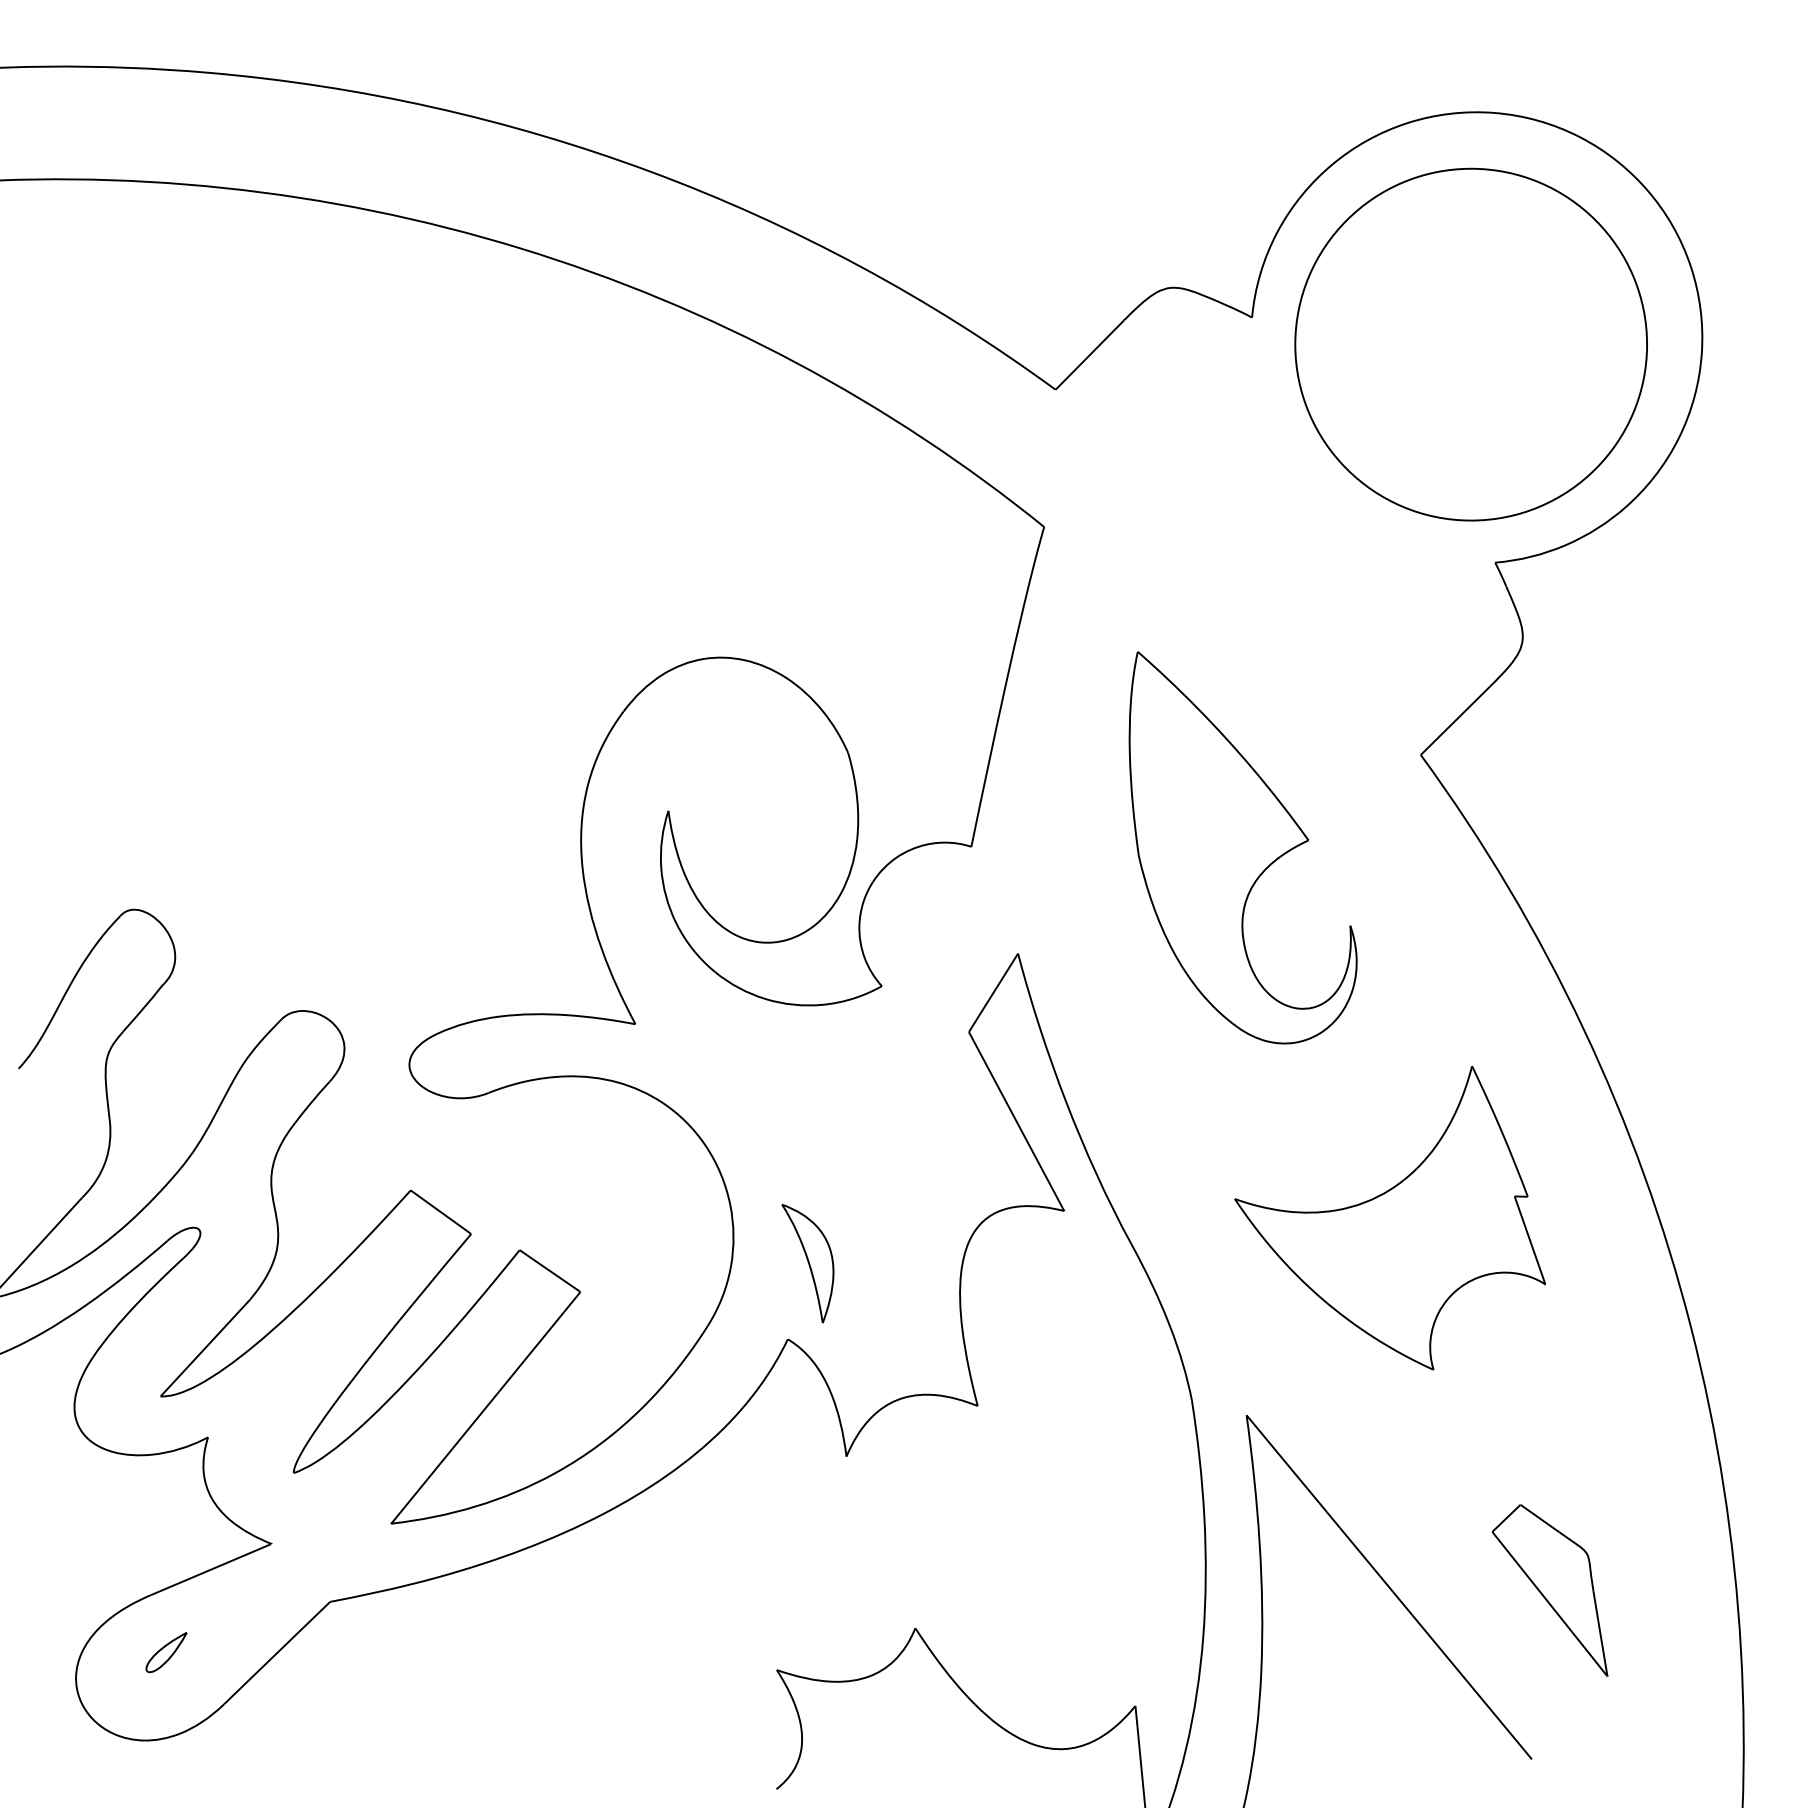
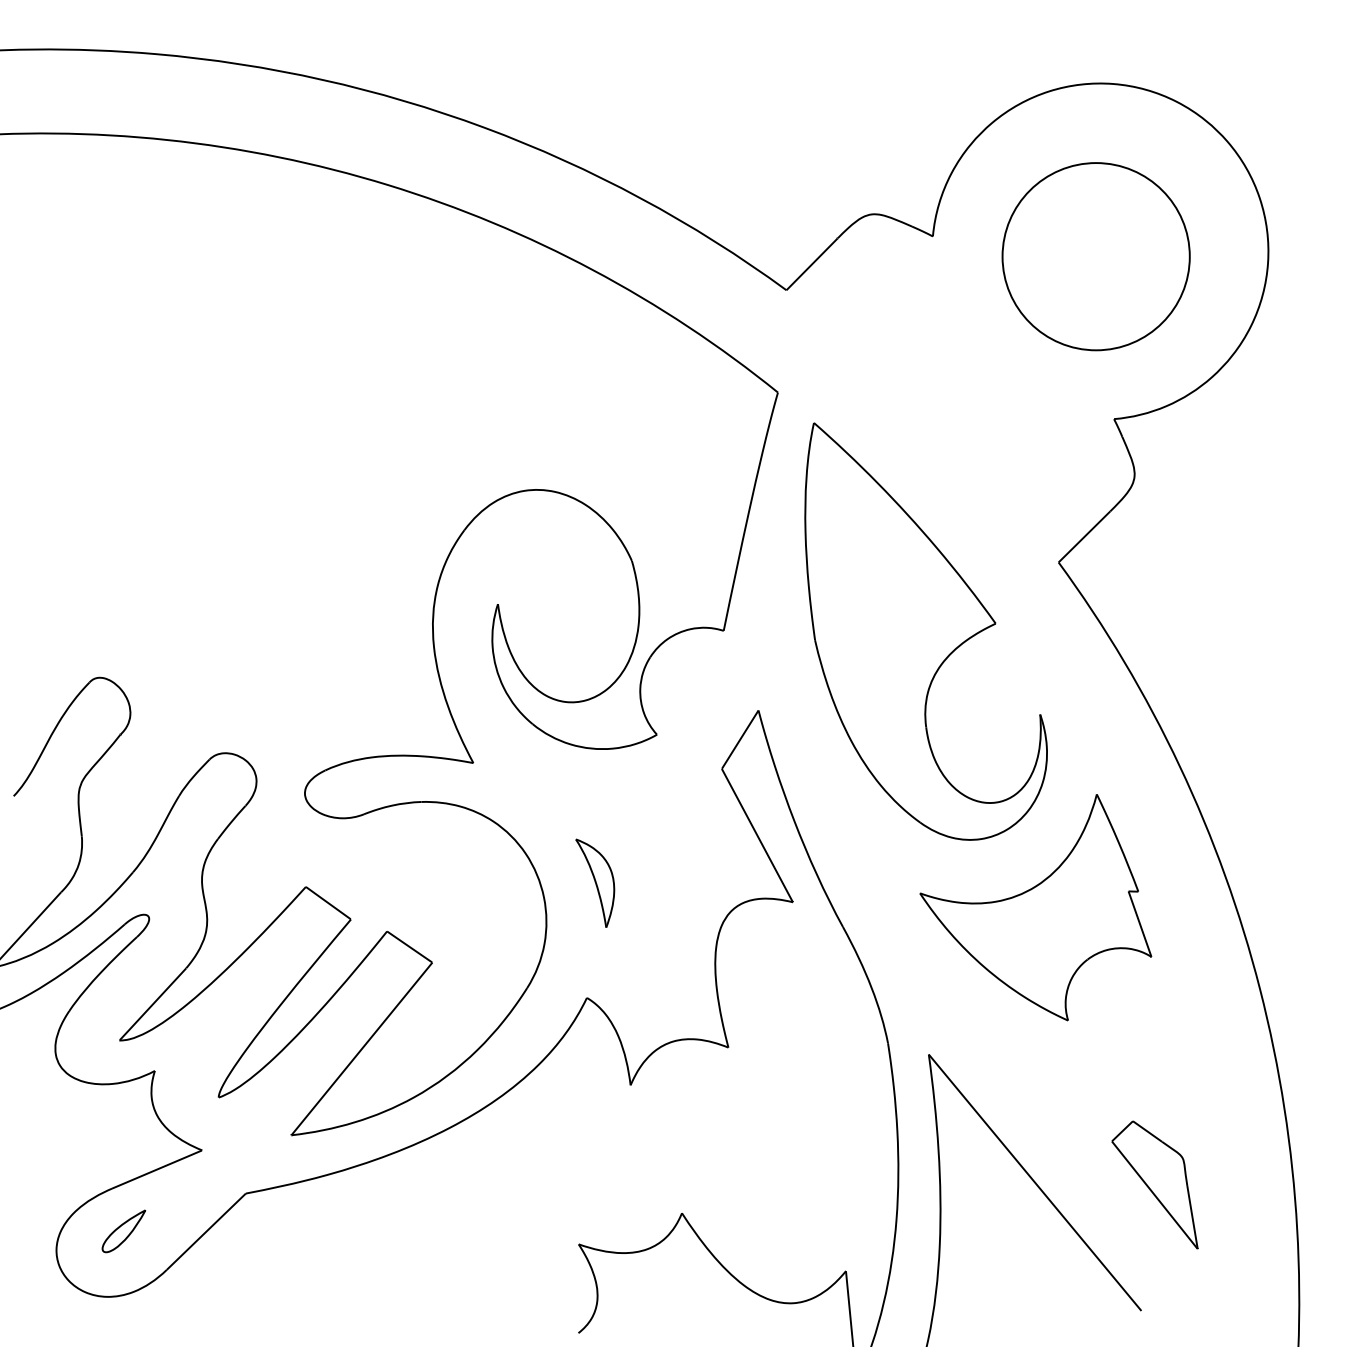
circle: (1470, 344) -> (1095, 256), size x0.71
part: (1243, 847) -> (926, 631), size x1.43
part: (807, 1263) -> (594, 883), moved
part: (166, 1652) -> (123, 1231), size x1.43

